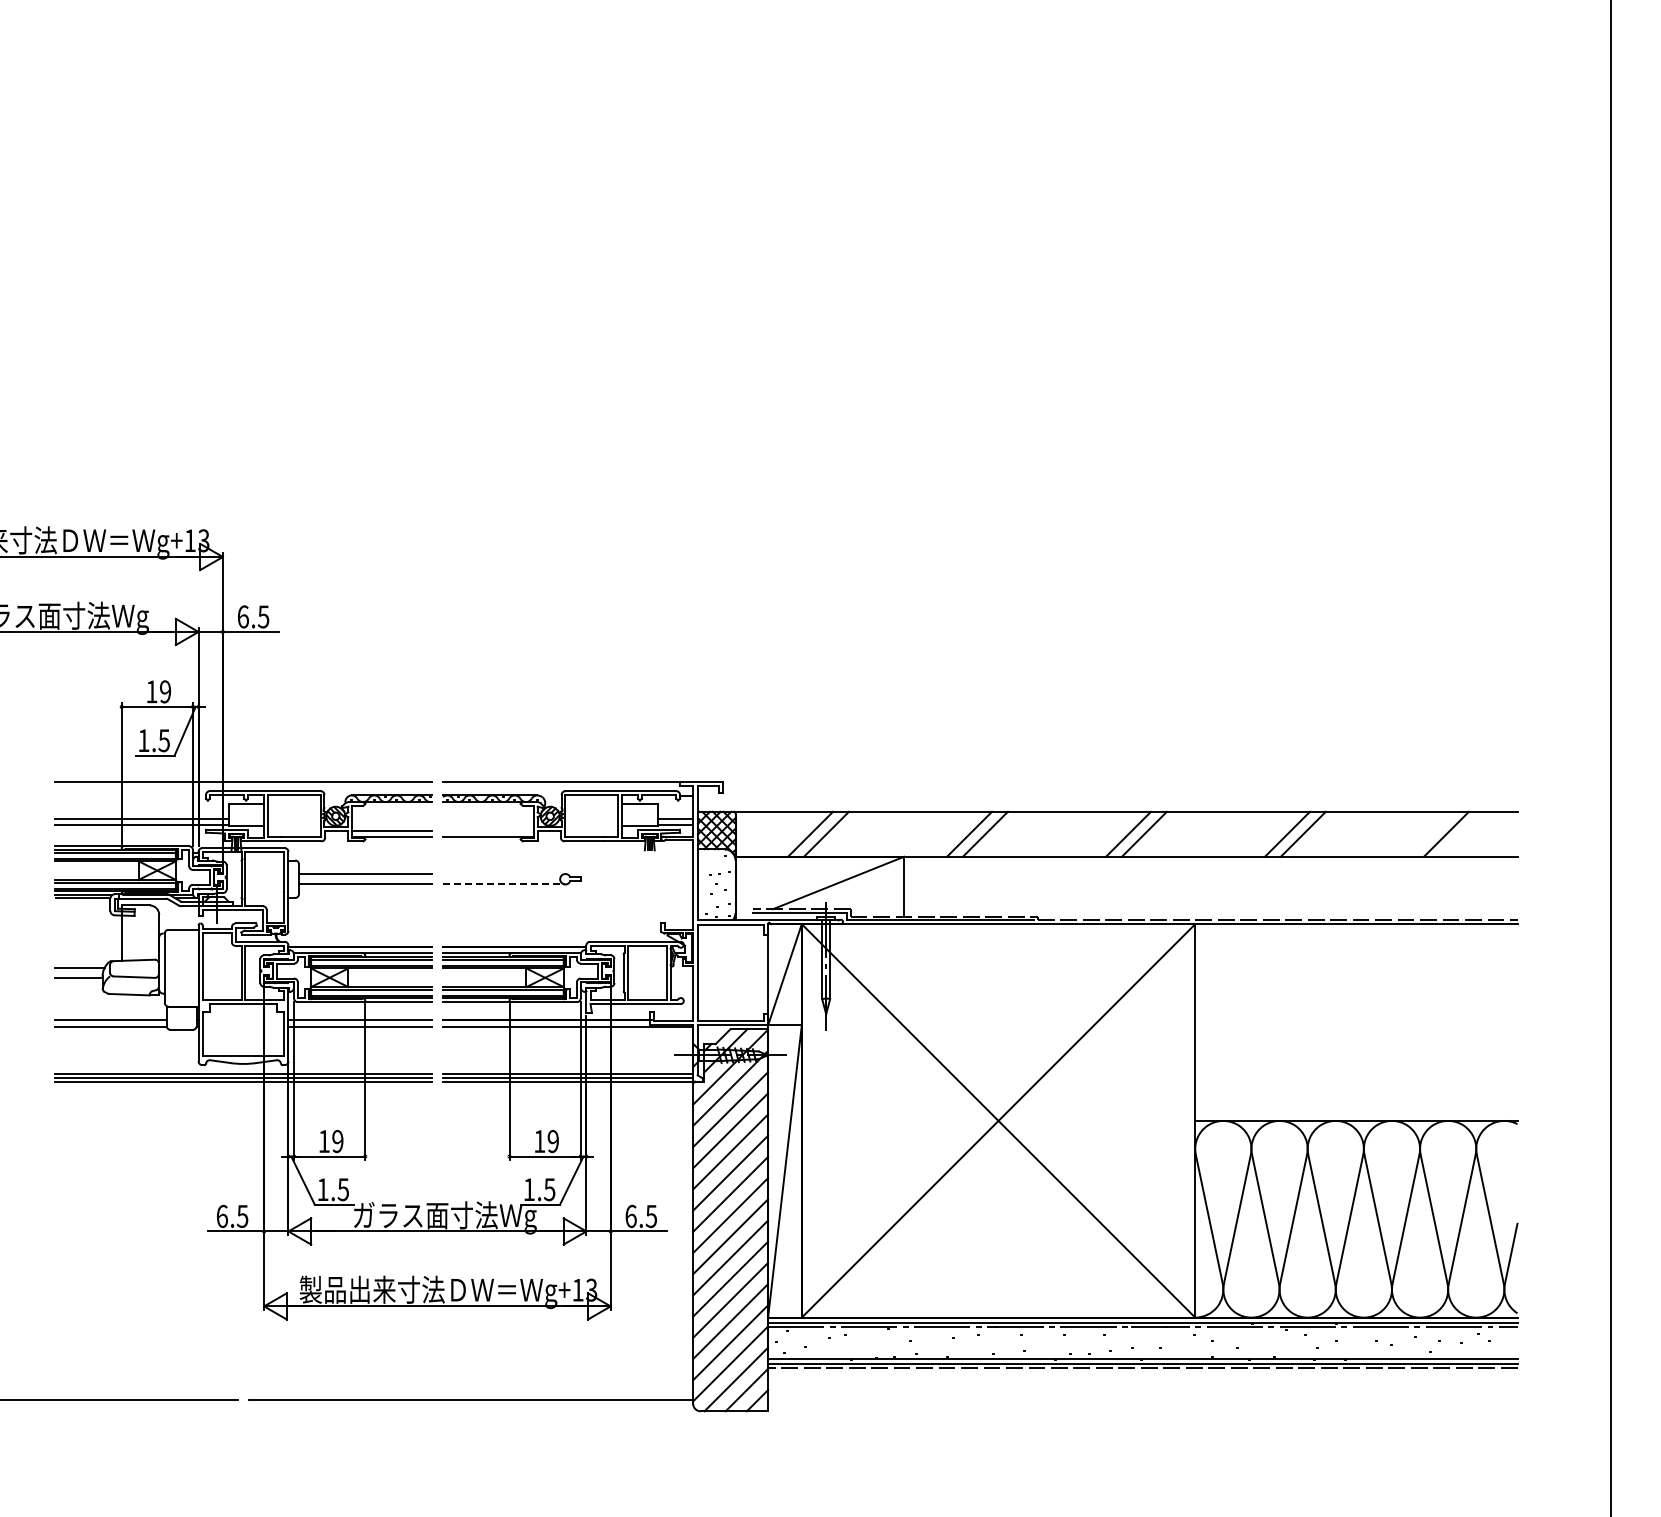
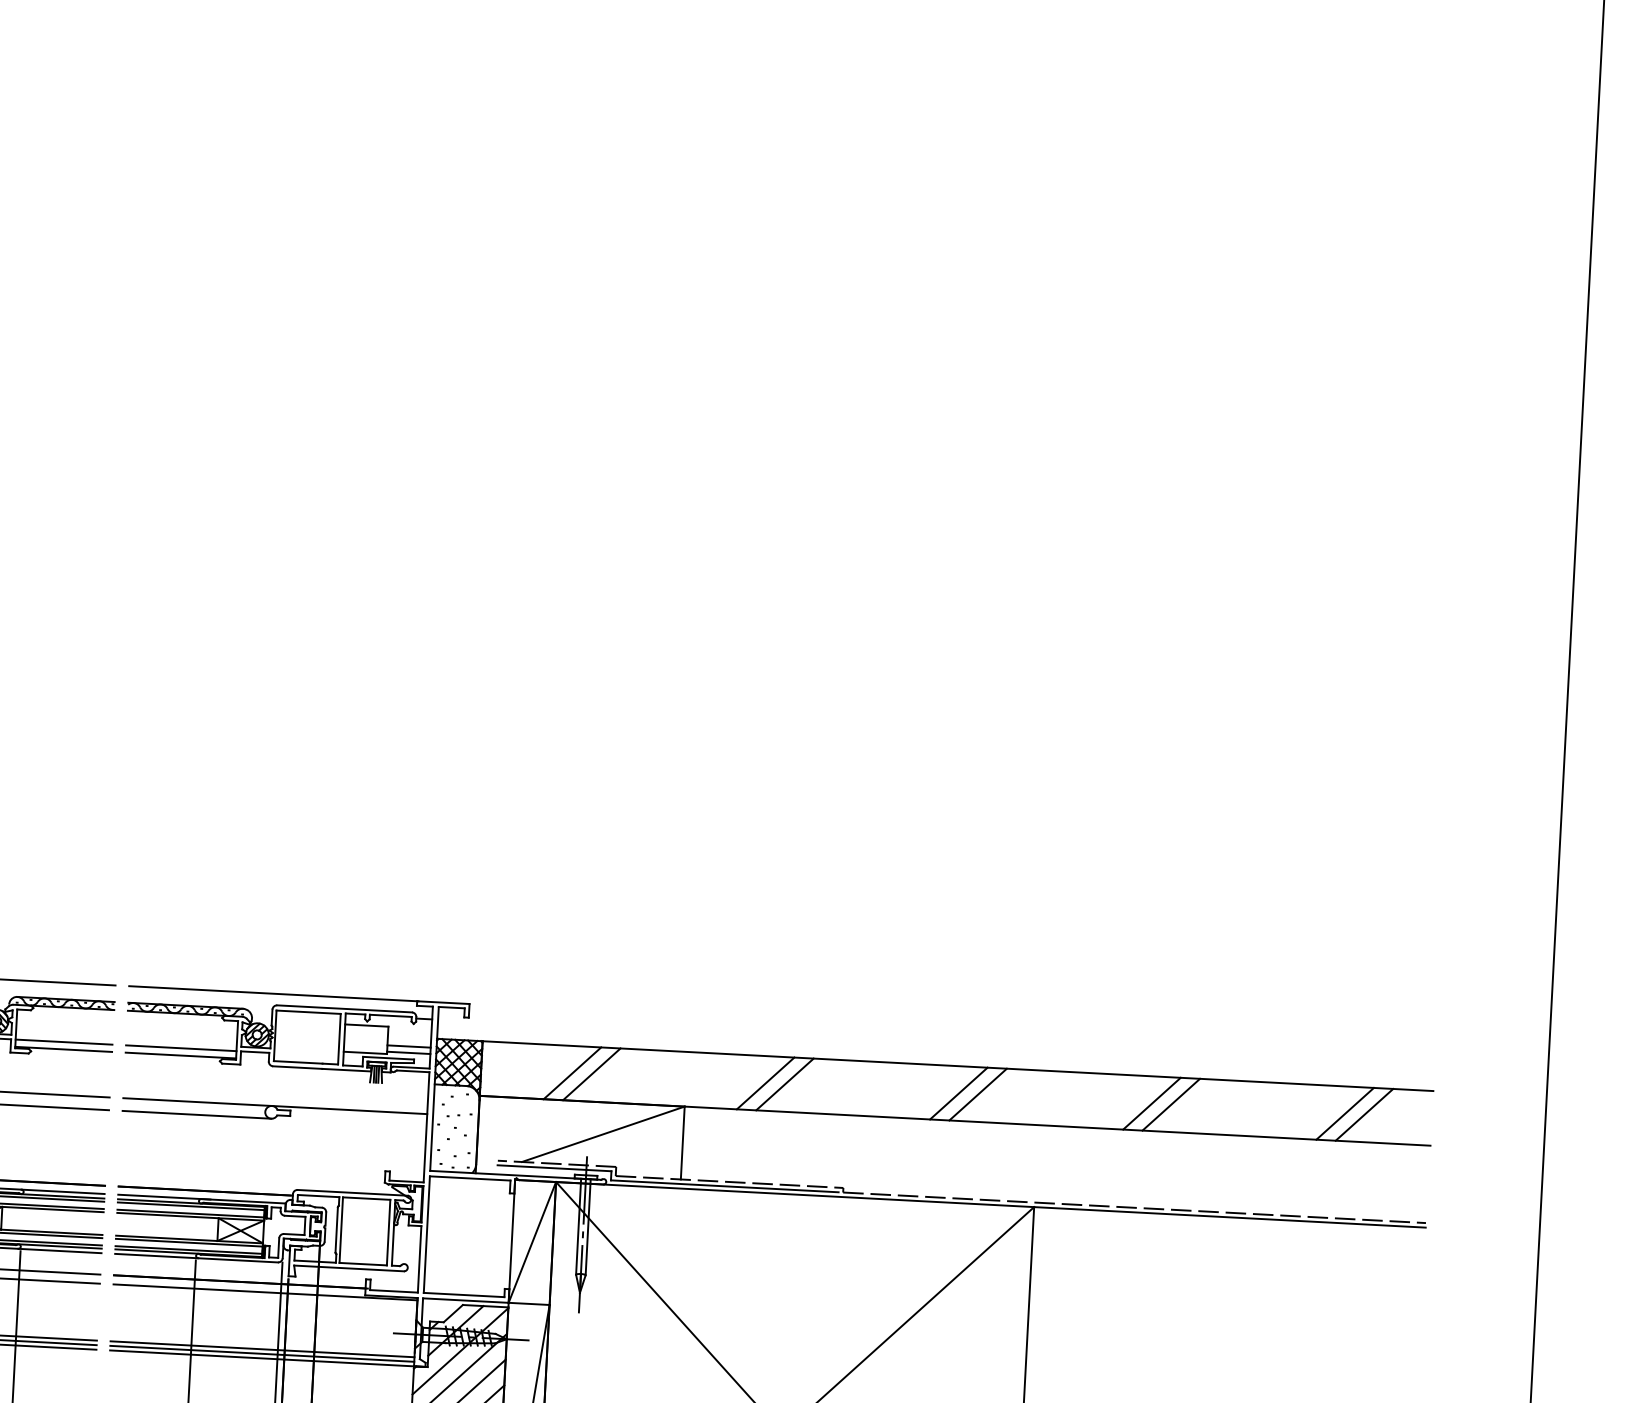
line: (488, 830) -> (181, 1048), added
line: (1461, 833) -> (1363, 1113), added
line: (568, 873) -> (275, 1105), added
line: (504, 884) -> (197, 1114), dashed -> solid

